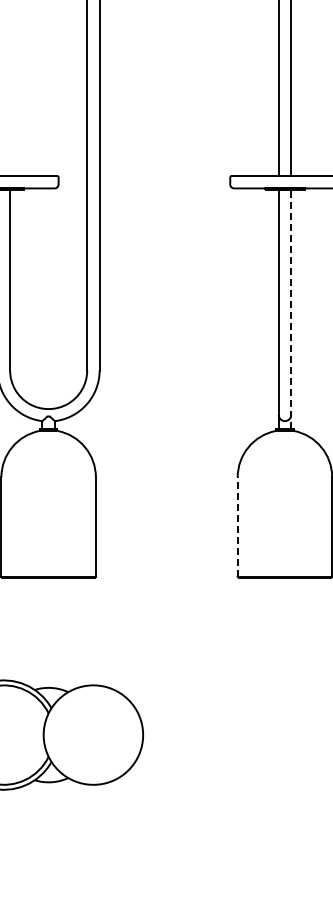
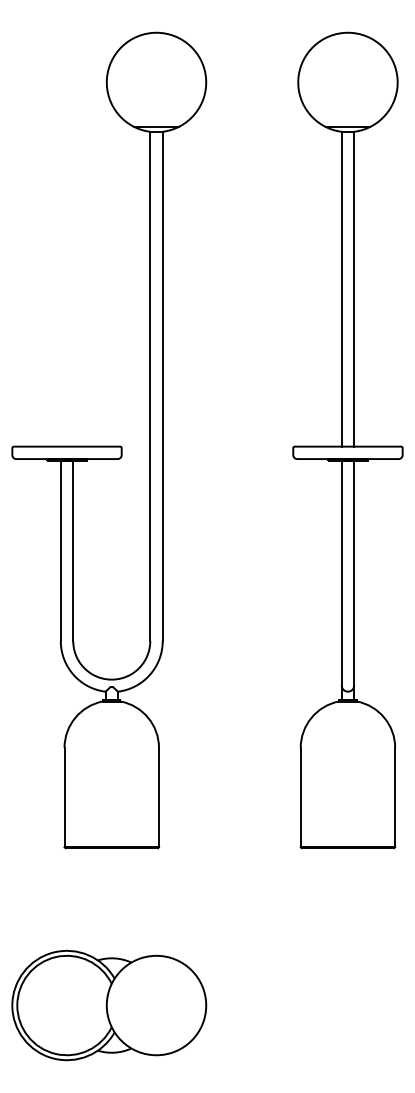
line: (291, 308) -> (354, 579), dashed -> solid
line: (237, 526) -> (300, 797), dashed -> solid

